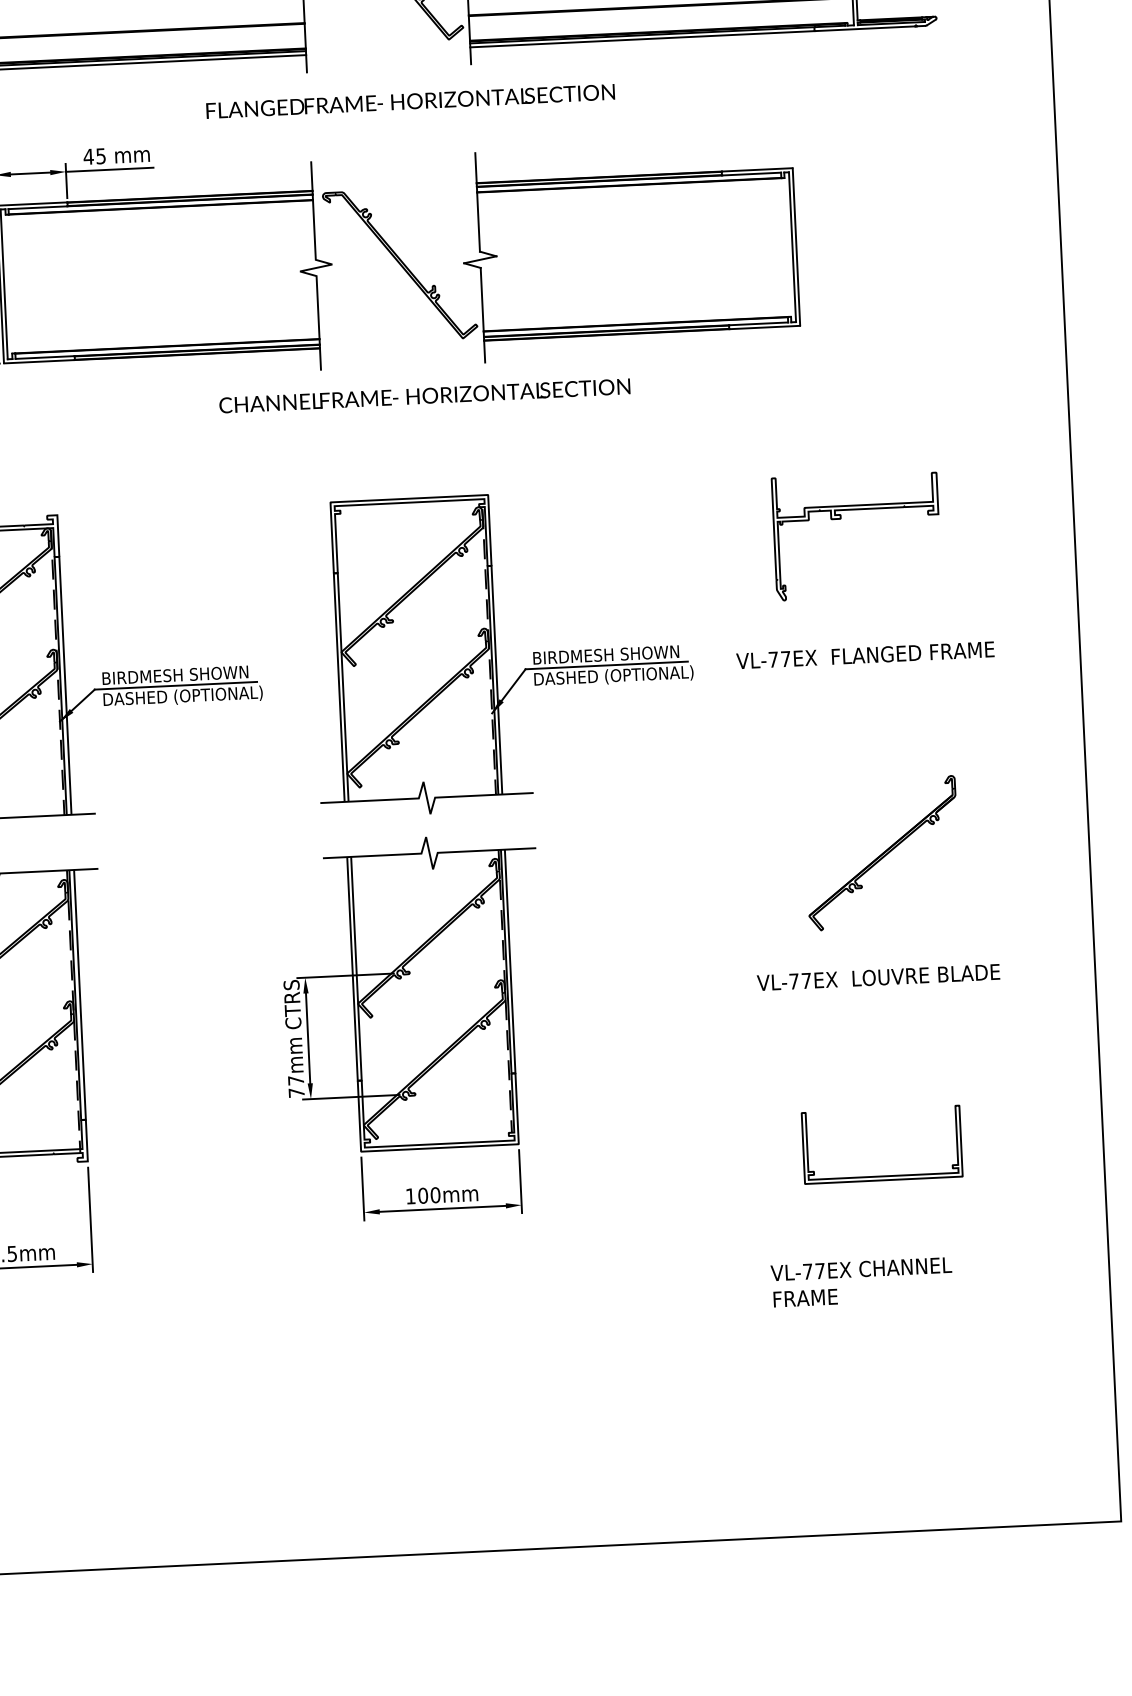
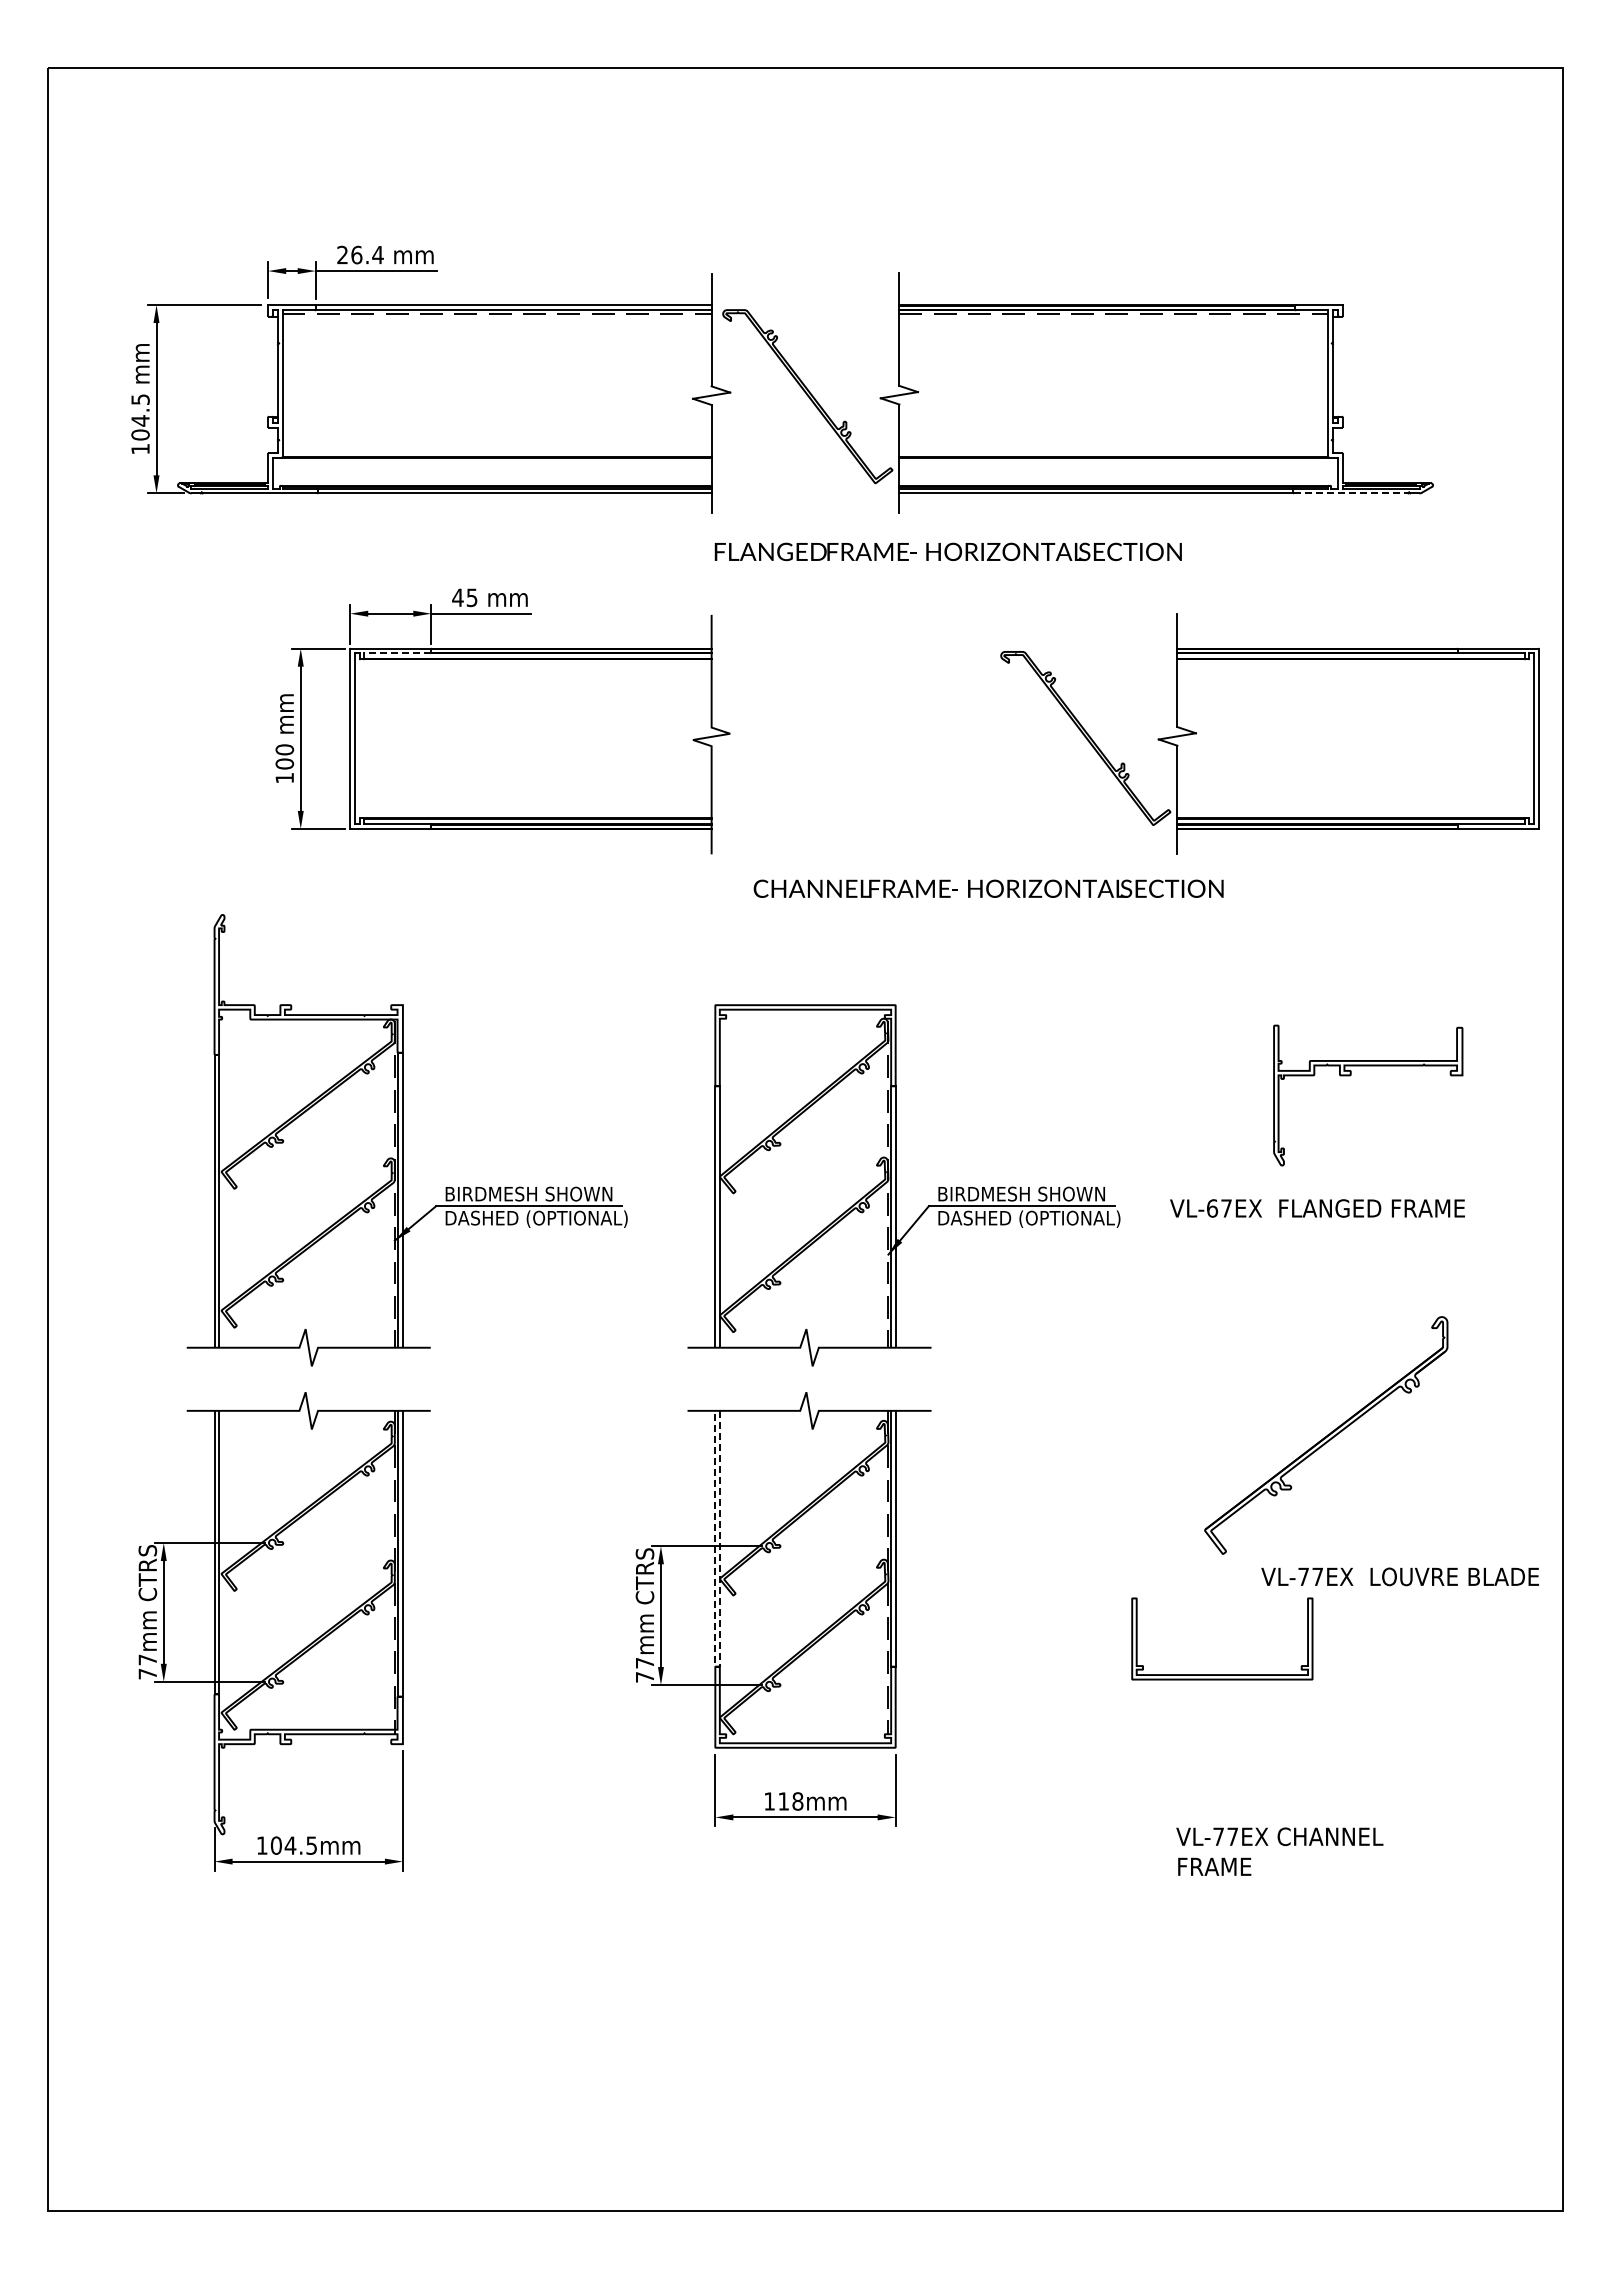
line: (865, 28) -> (1351, 493), solid -> dashed
text: (409, 101) -> (947, 551), moved
line: (38, 208) -> (397, 653), solid -> dashed
part: (560, 253) -> (1269, 733), moved
text: (424, 395) -> (988, 888), moved
part: (840, 519) -> (1350, 1076), moved
text: (773, 659) -> (1212, 1208), VL-77EX -> VL-67EX
part: (881, 852) -> (1325, 1434), size x1.4
text: (877, 977) -> (1399, 1576), moved
line: (359, 1080) -> (717, 1666), solid -> dashed
part: (883, 1175) -> (1222, 1674), moved
text: (429, 1195) -> (790, 1801), 100mm -> 118mm
text: (861, 1282) -> (1279, 1851), moved

